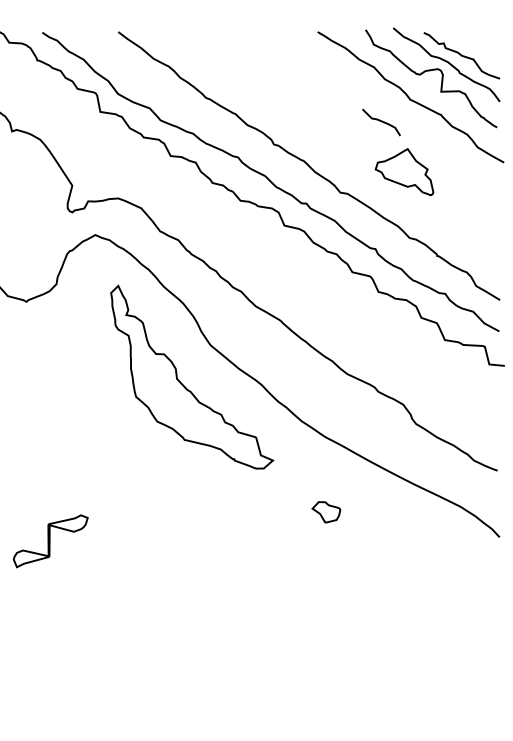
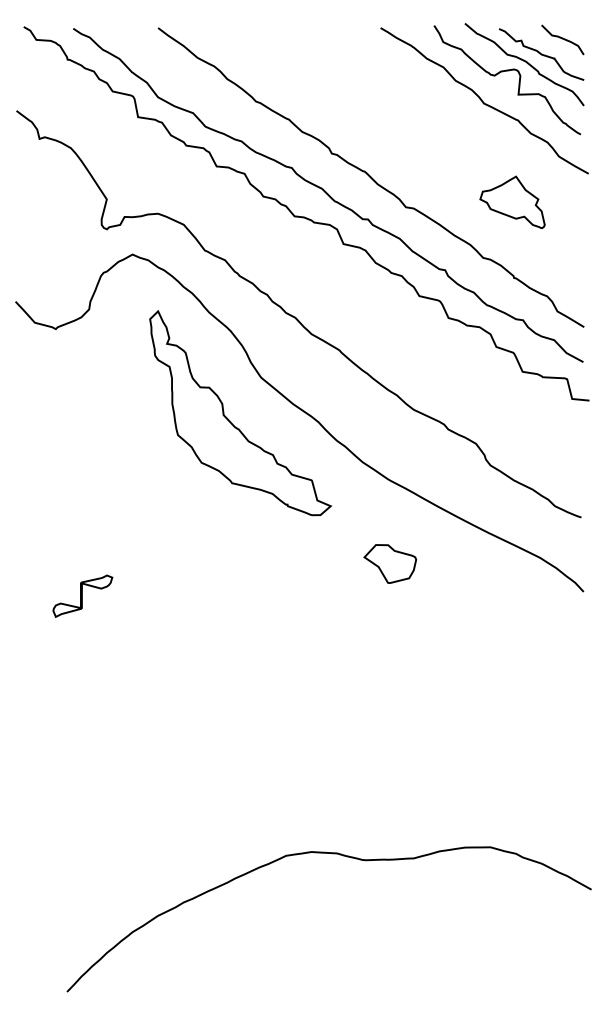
curve: (381, 122) -> (562, 39), moved
part: (404, 171) -> (512, 201), moved
part: (326, 511) -> (390, 563), size x1.67
part: (50, 540) -> (82, 595), size x0.71

